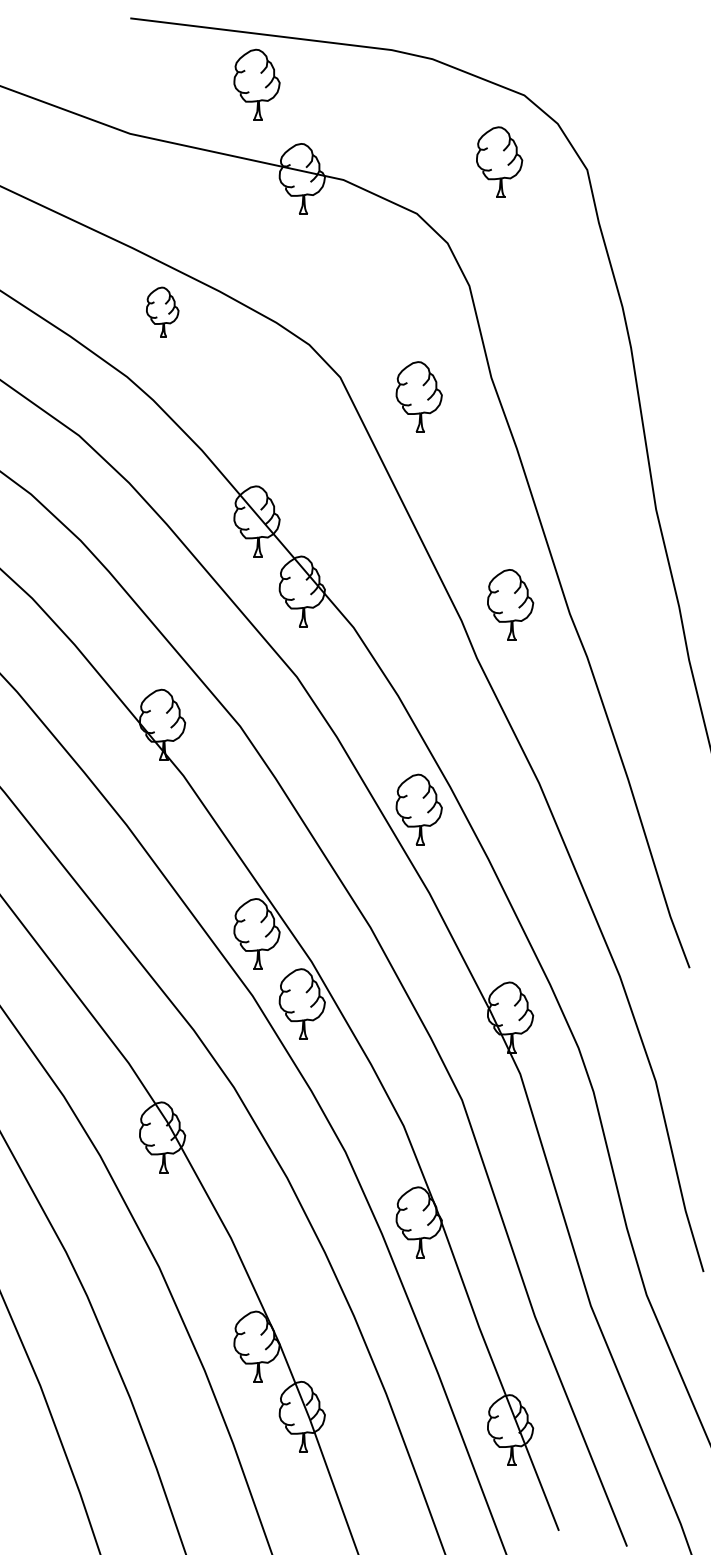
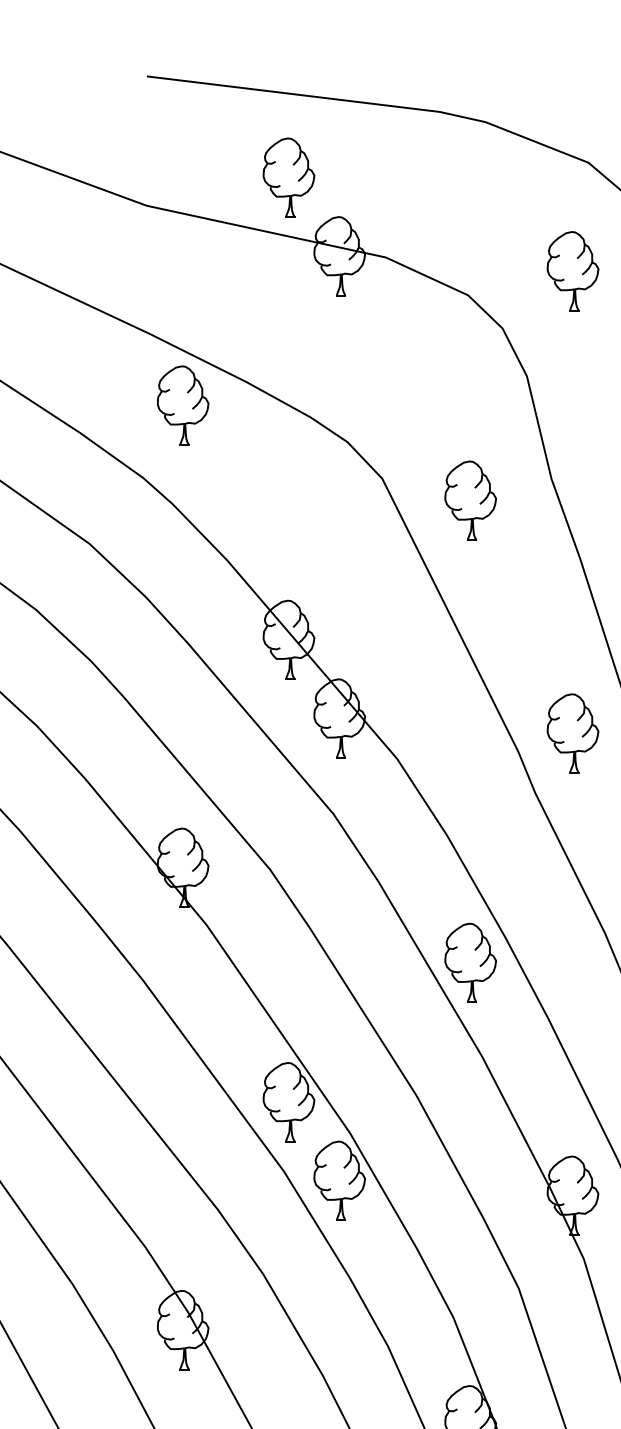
part: (256, 84) -> (288, 177), moved
part: (499, 161) -> (572, 270), moved
part: (162, 311) -> (183, 404), size x1.43

